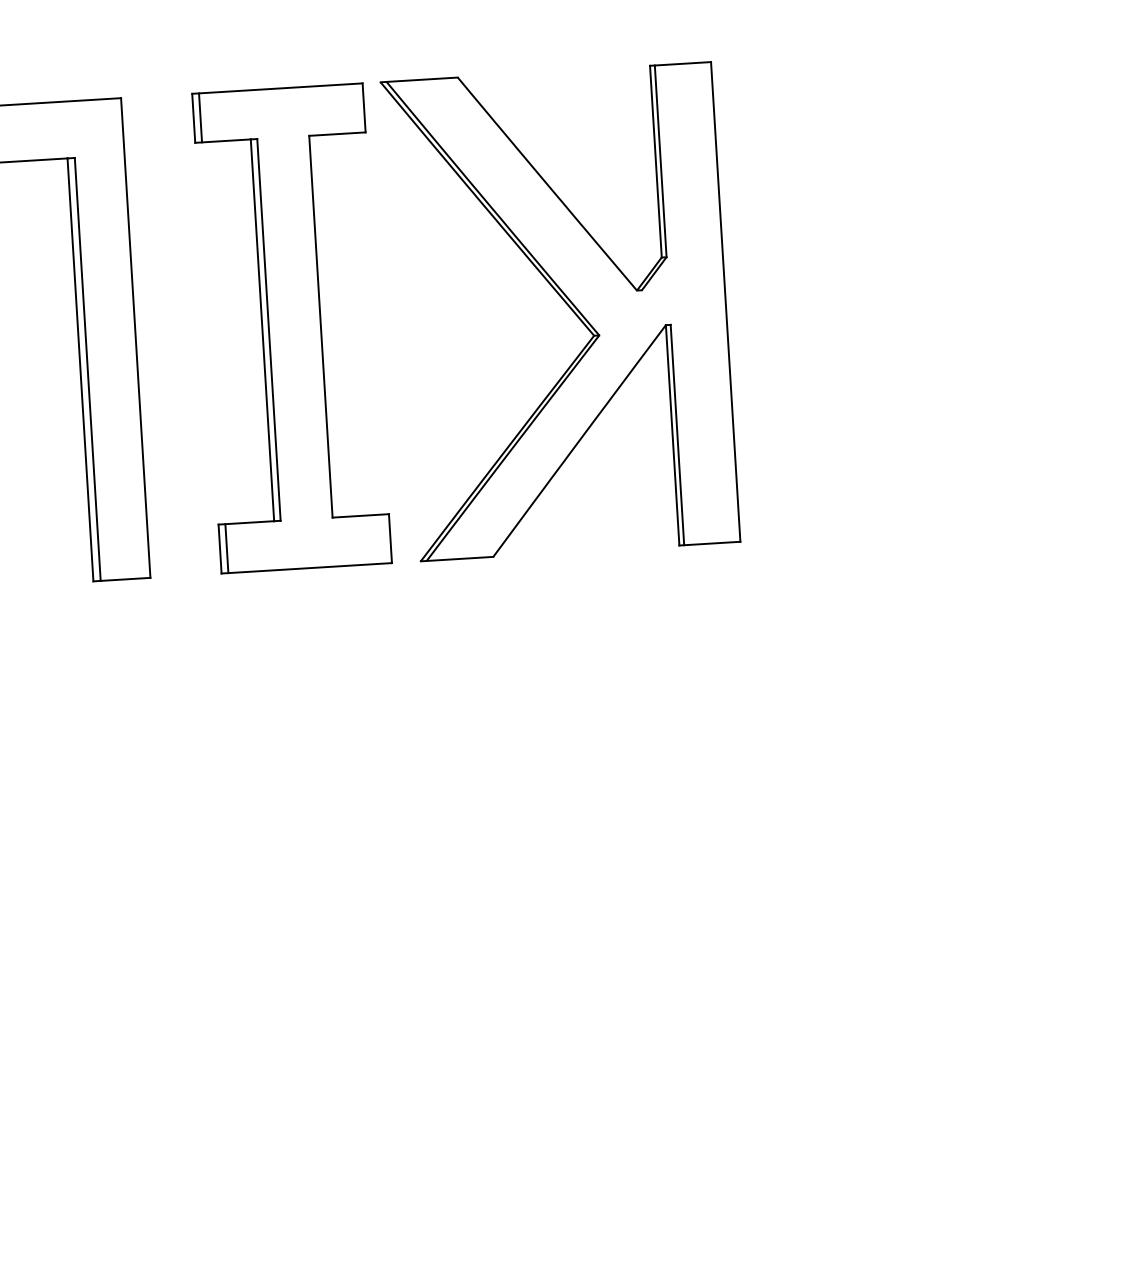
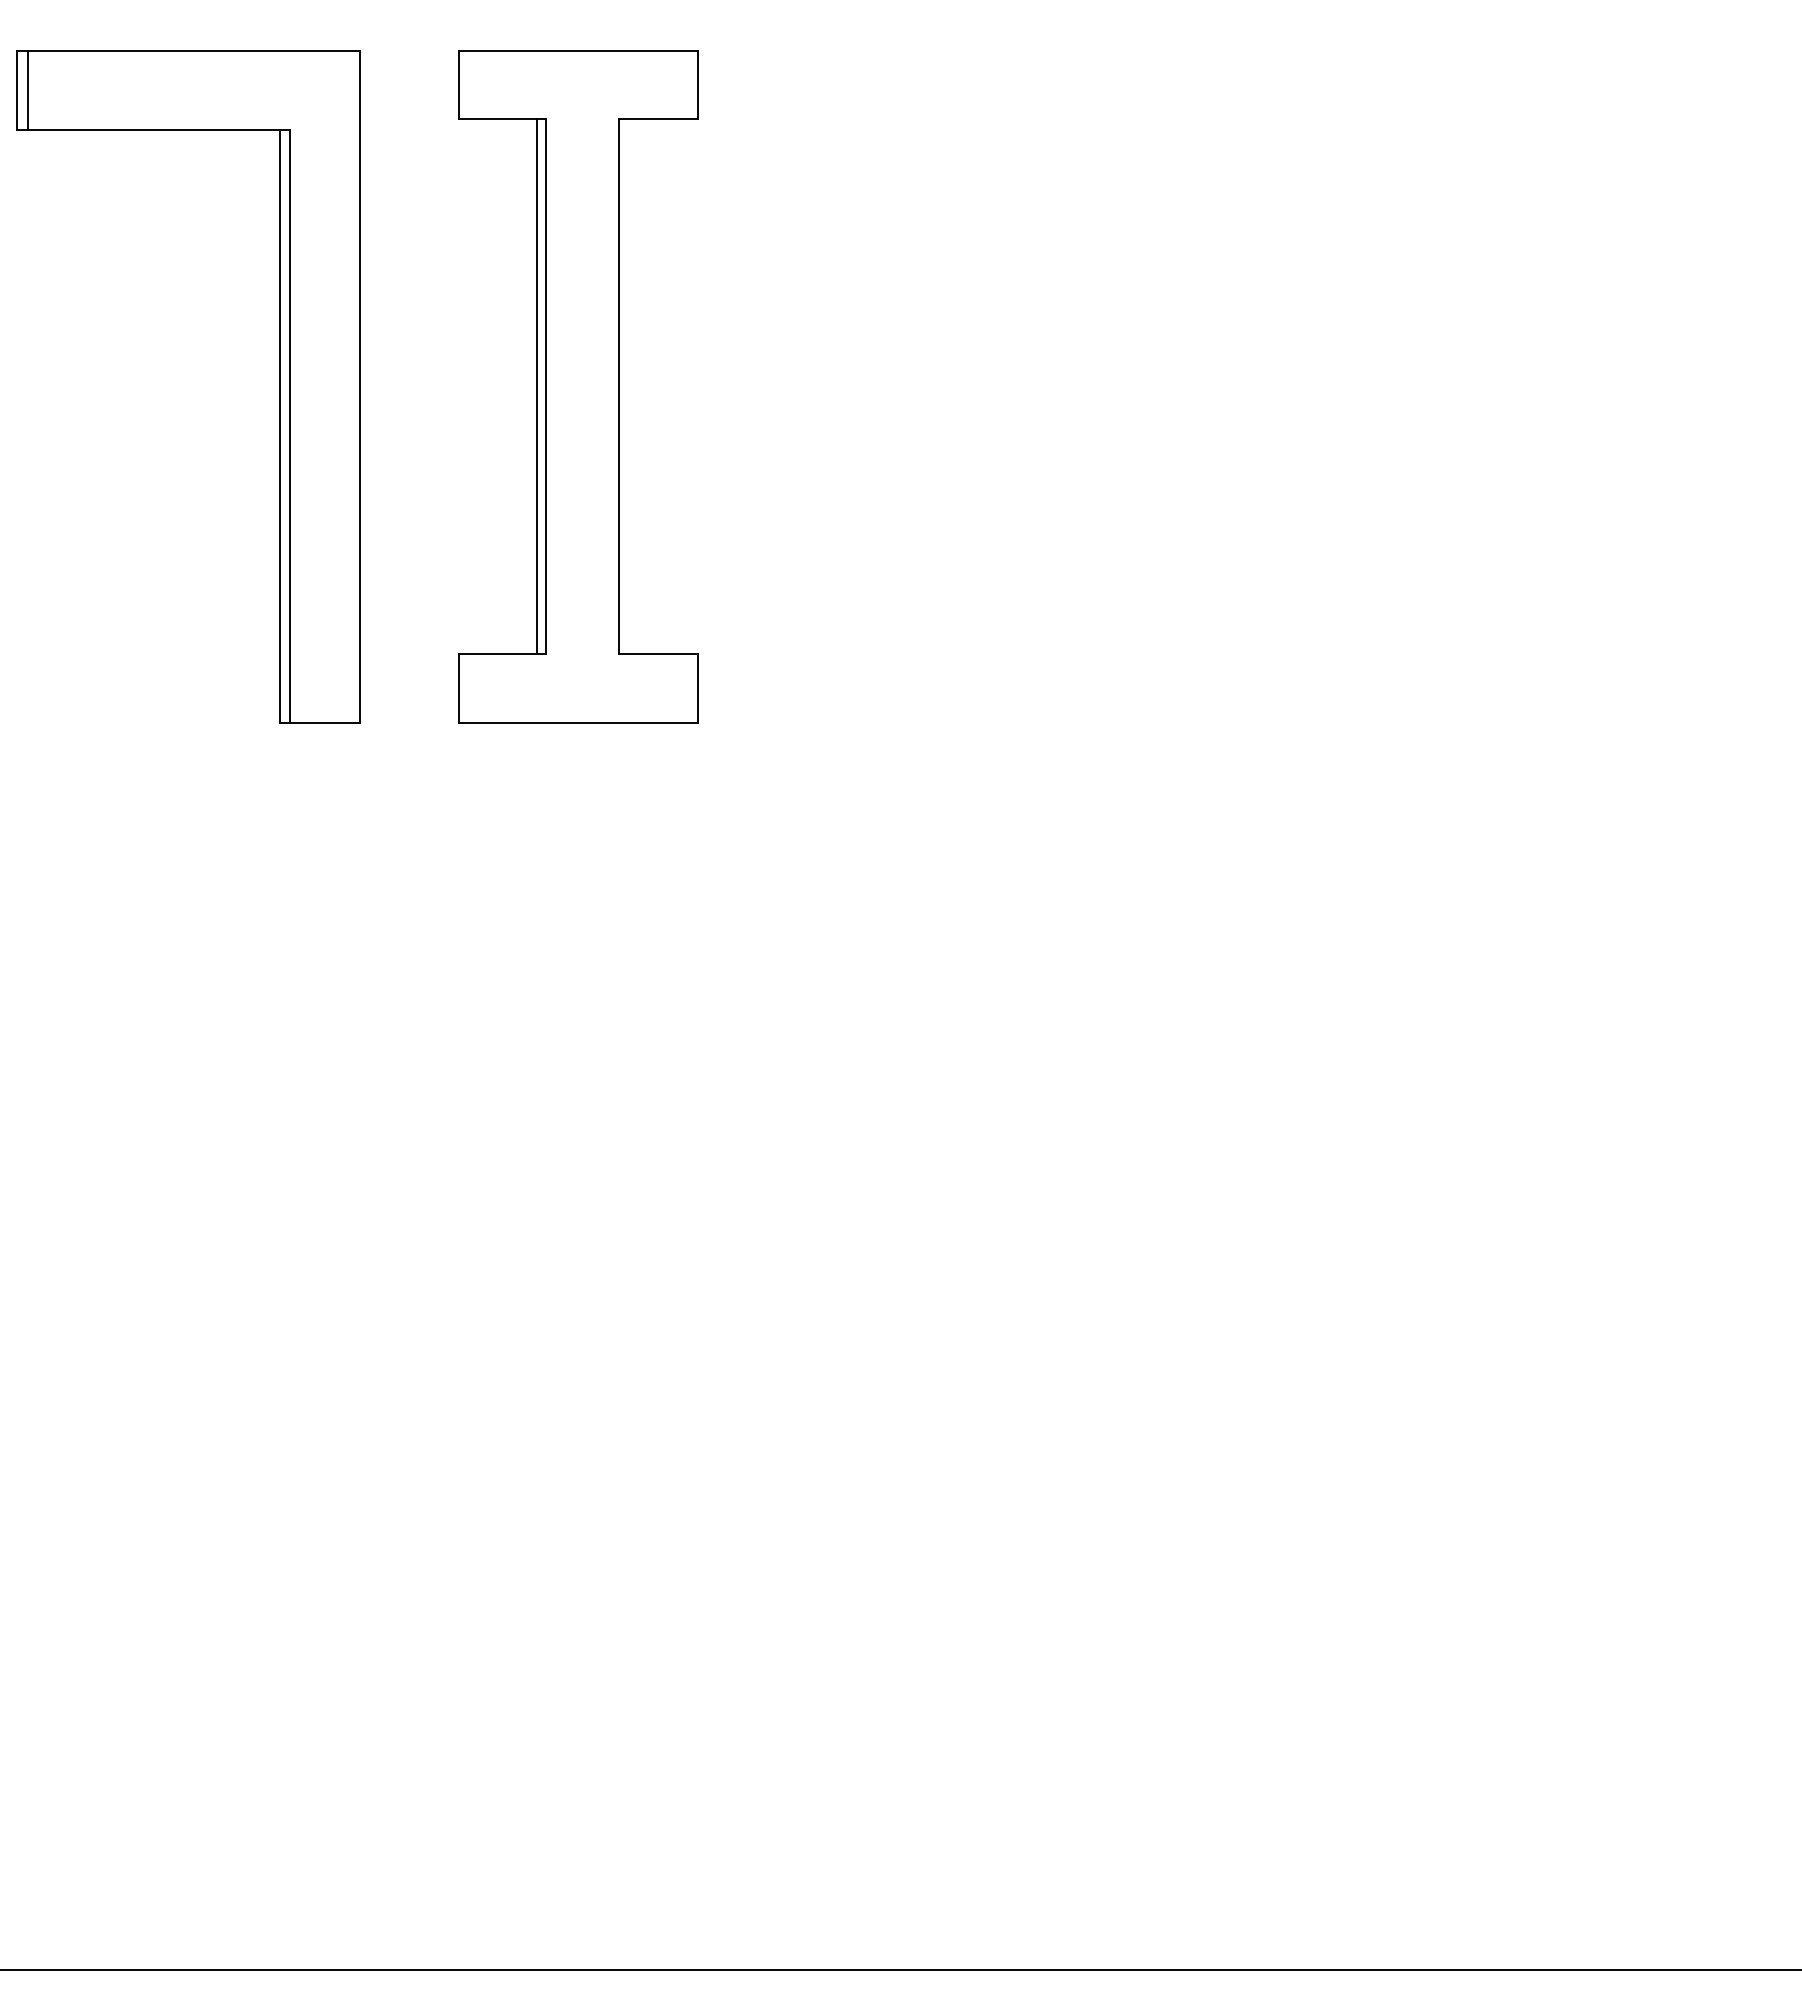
line: (200, 117) -> (469, 84), removed
part: (567, 305) -> (964, 377), removed
line: (227, 548) -> (469, 688), removed

